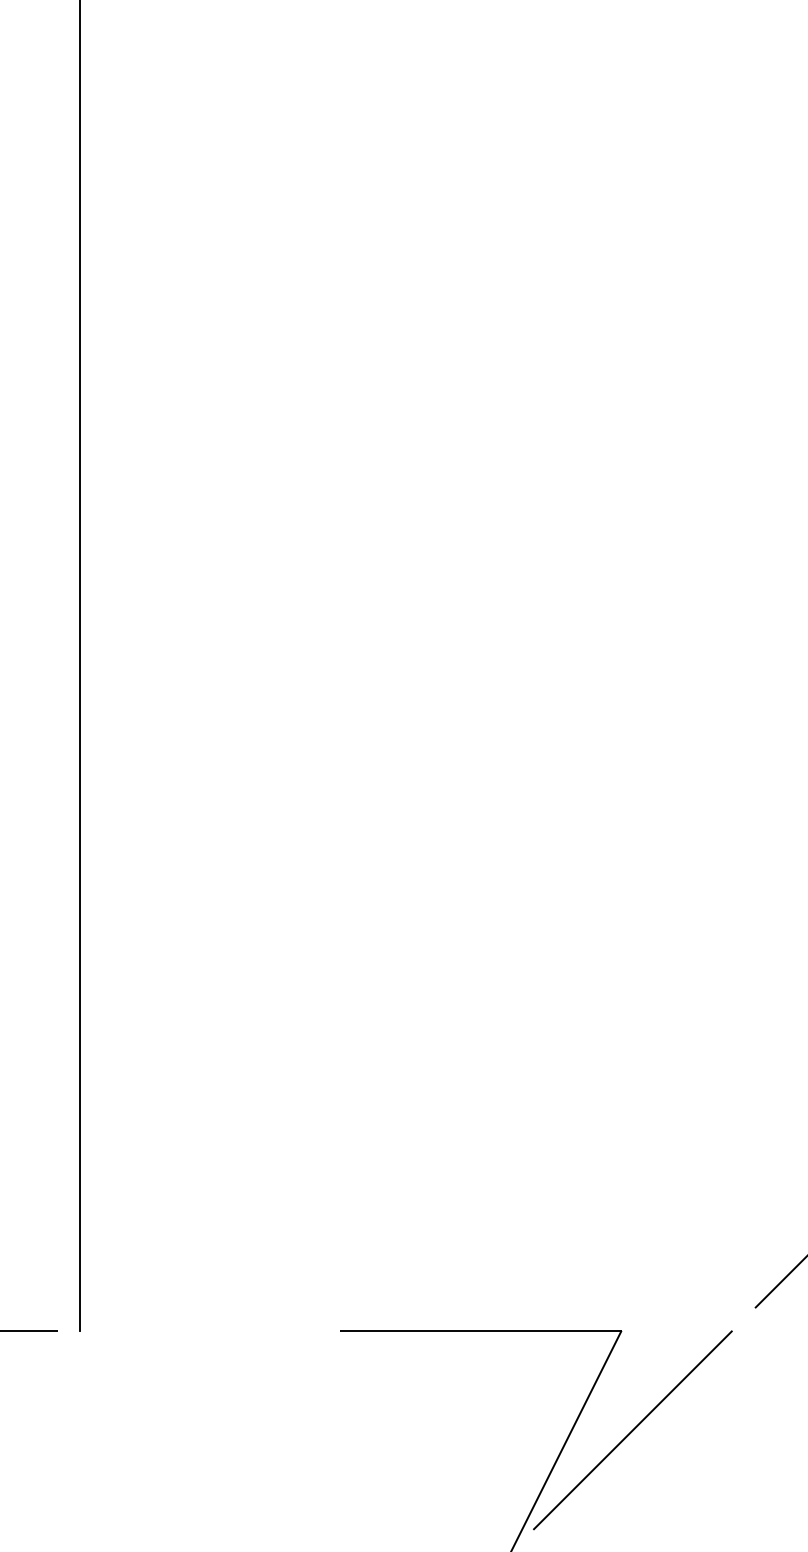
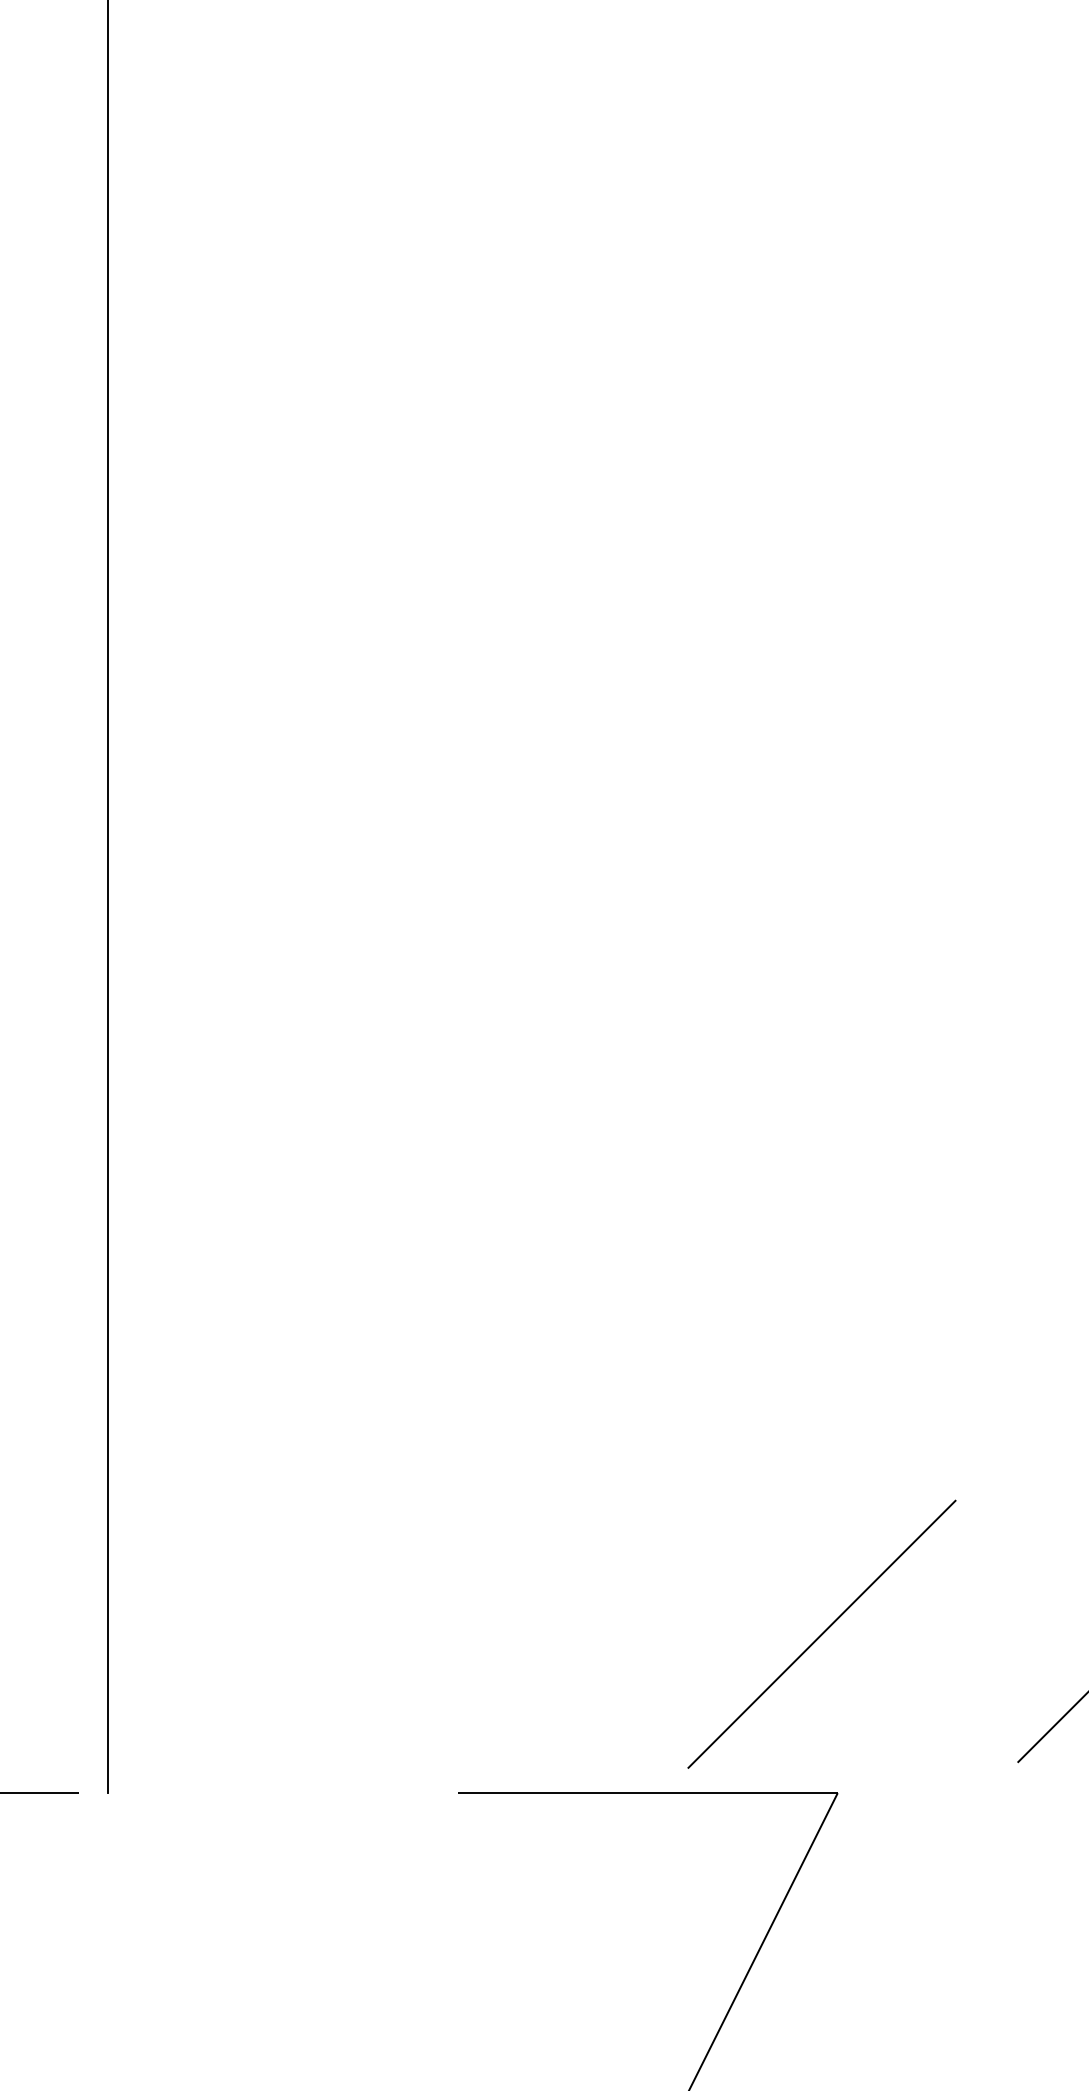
line: (632, 1429) -> (821, 1633), moved

